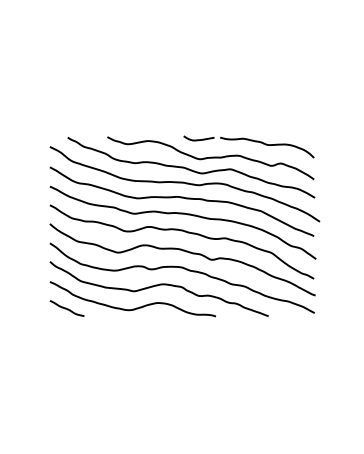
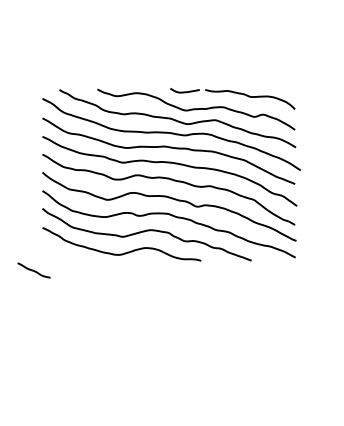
curve: (66, 308) -> (33, 270), moved

